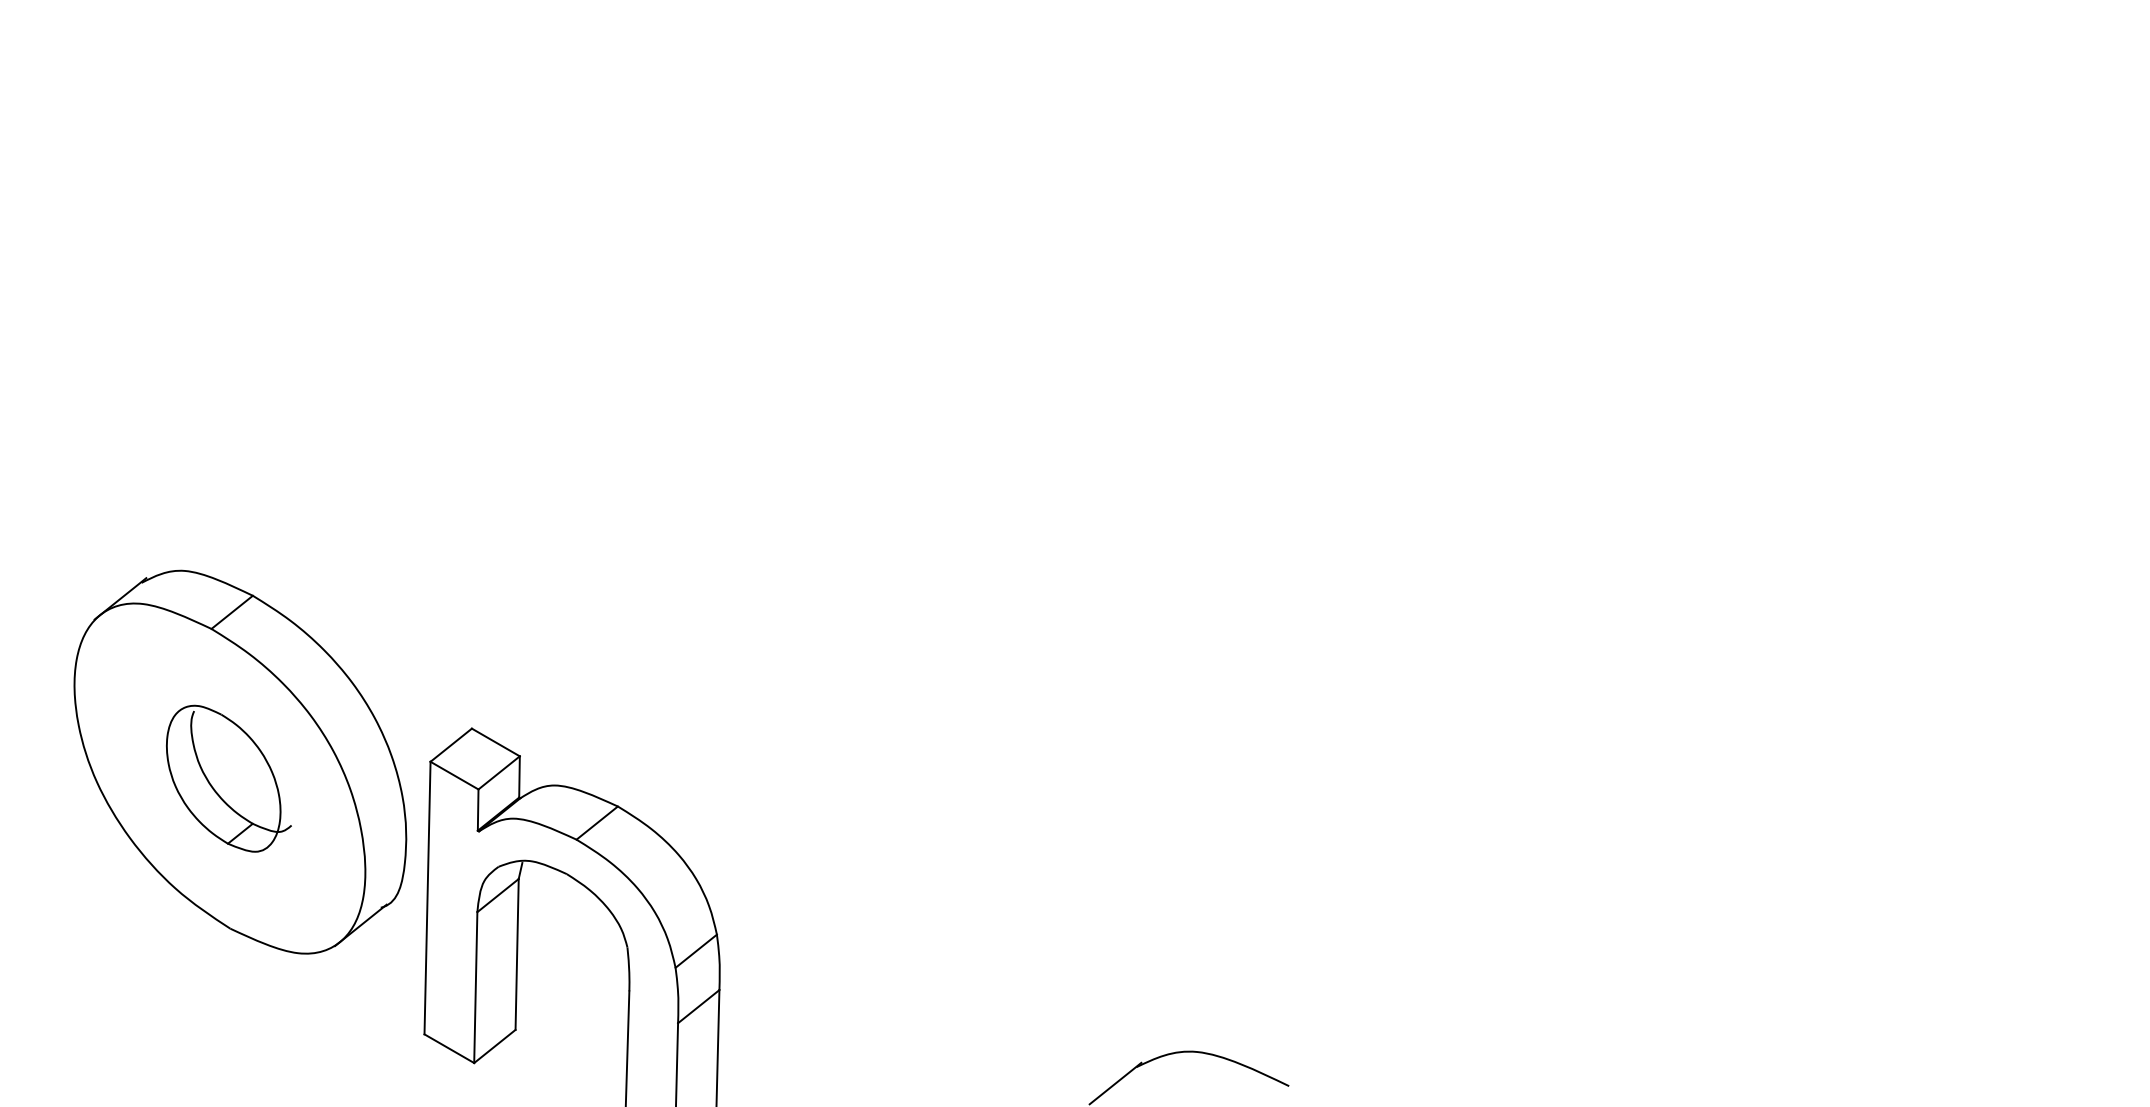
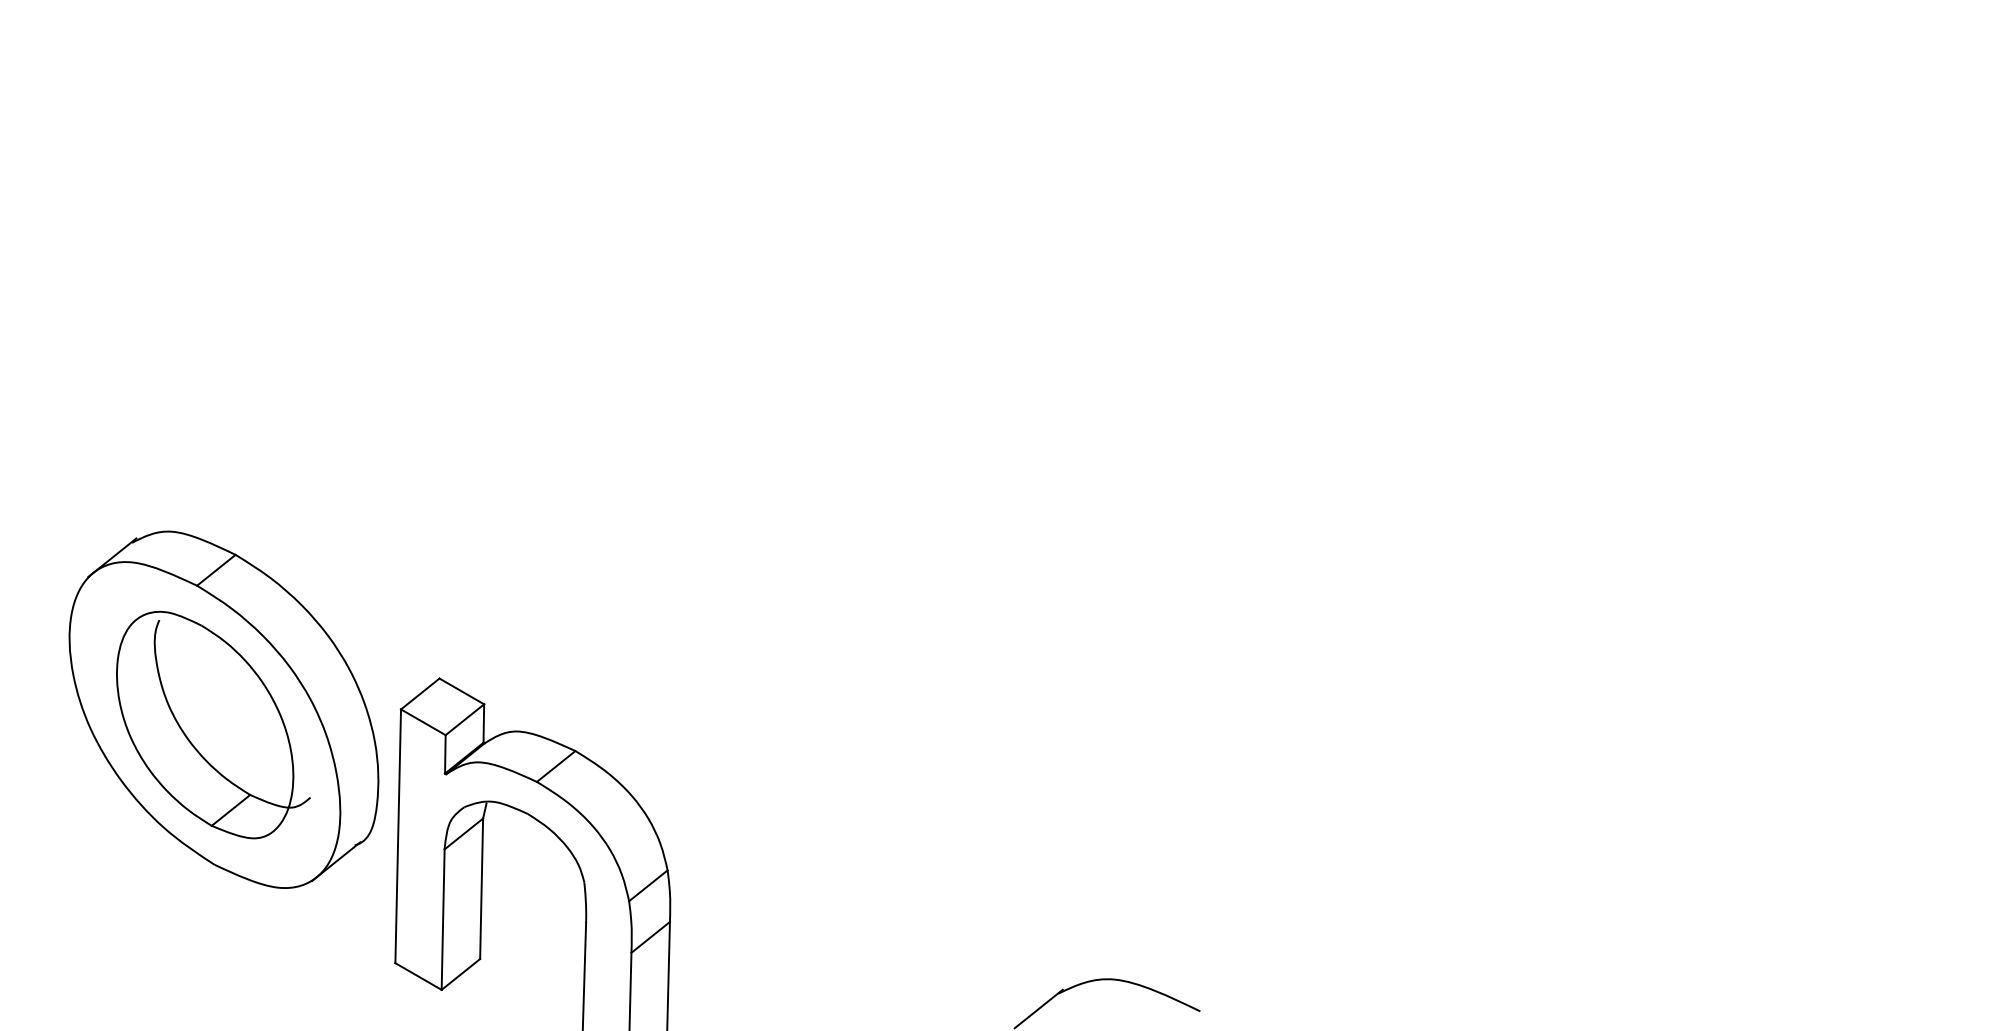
part: (228, 778) -> (212, 724), size x1.67

